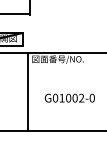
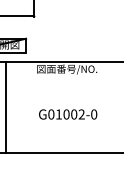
line: (27, 91) -> (5, 106), moved
text: (70, 98) -> (68, 114), moved

